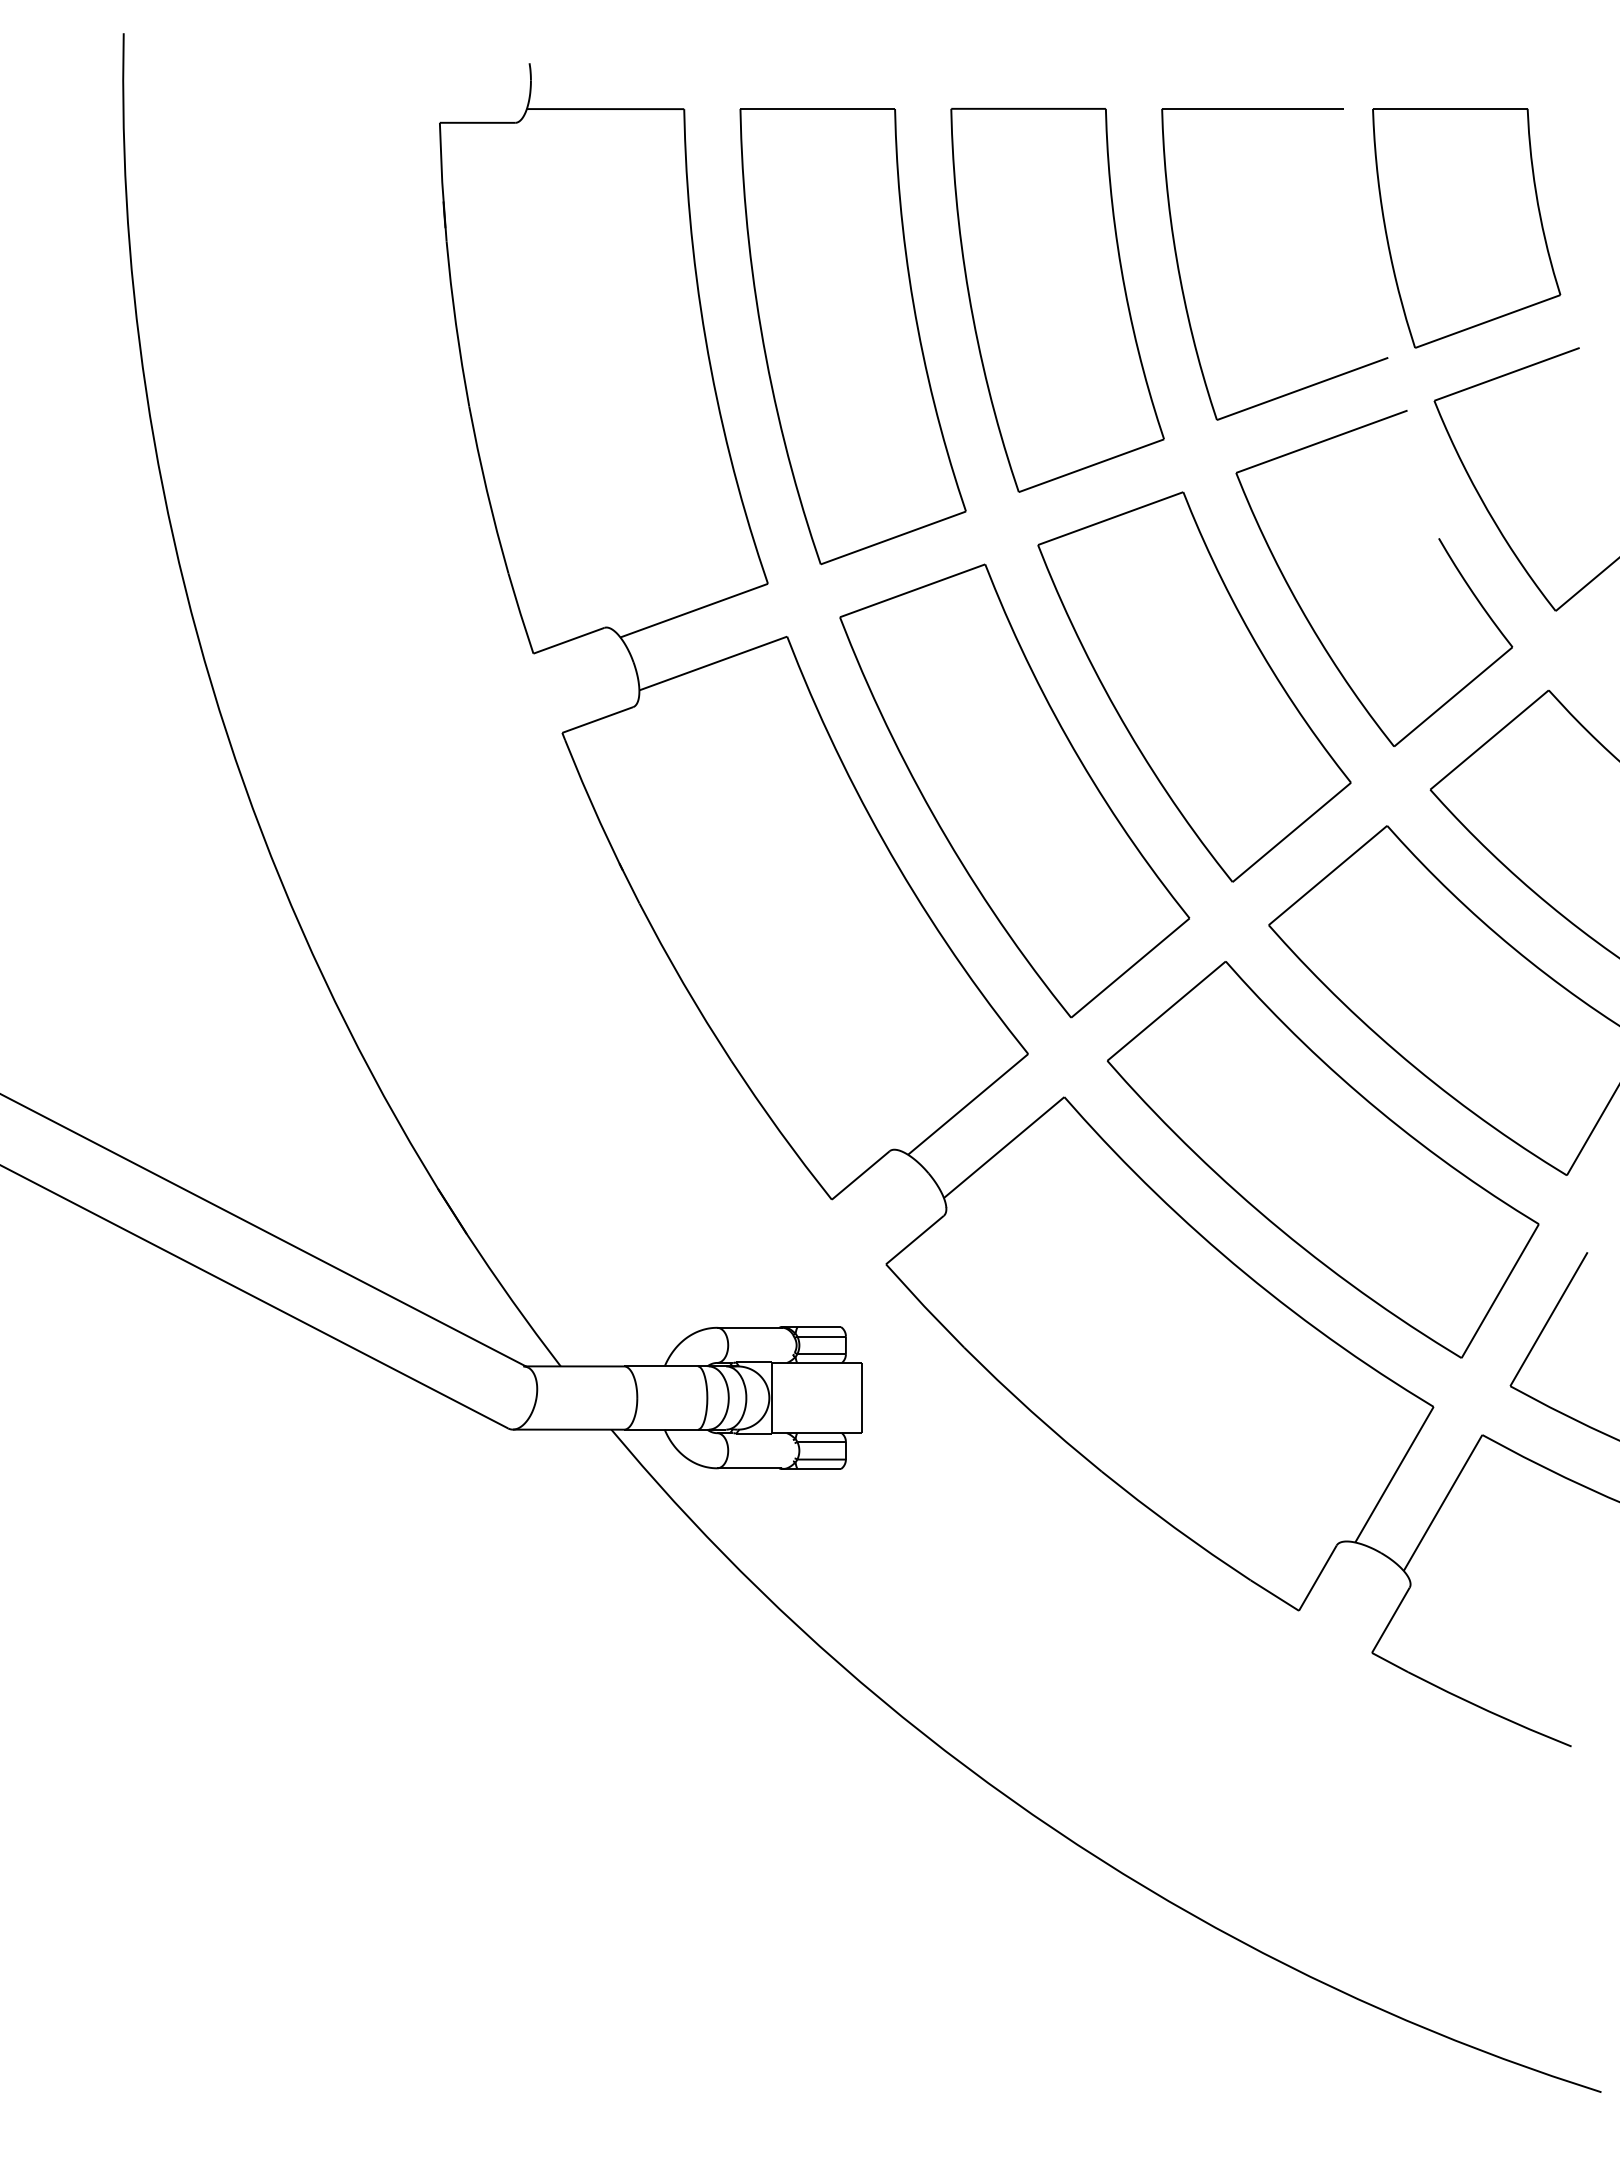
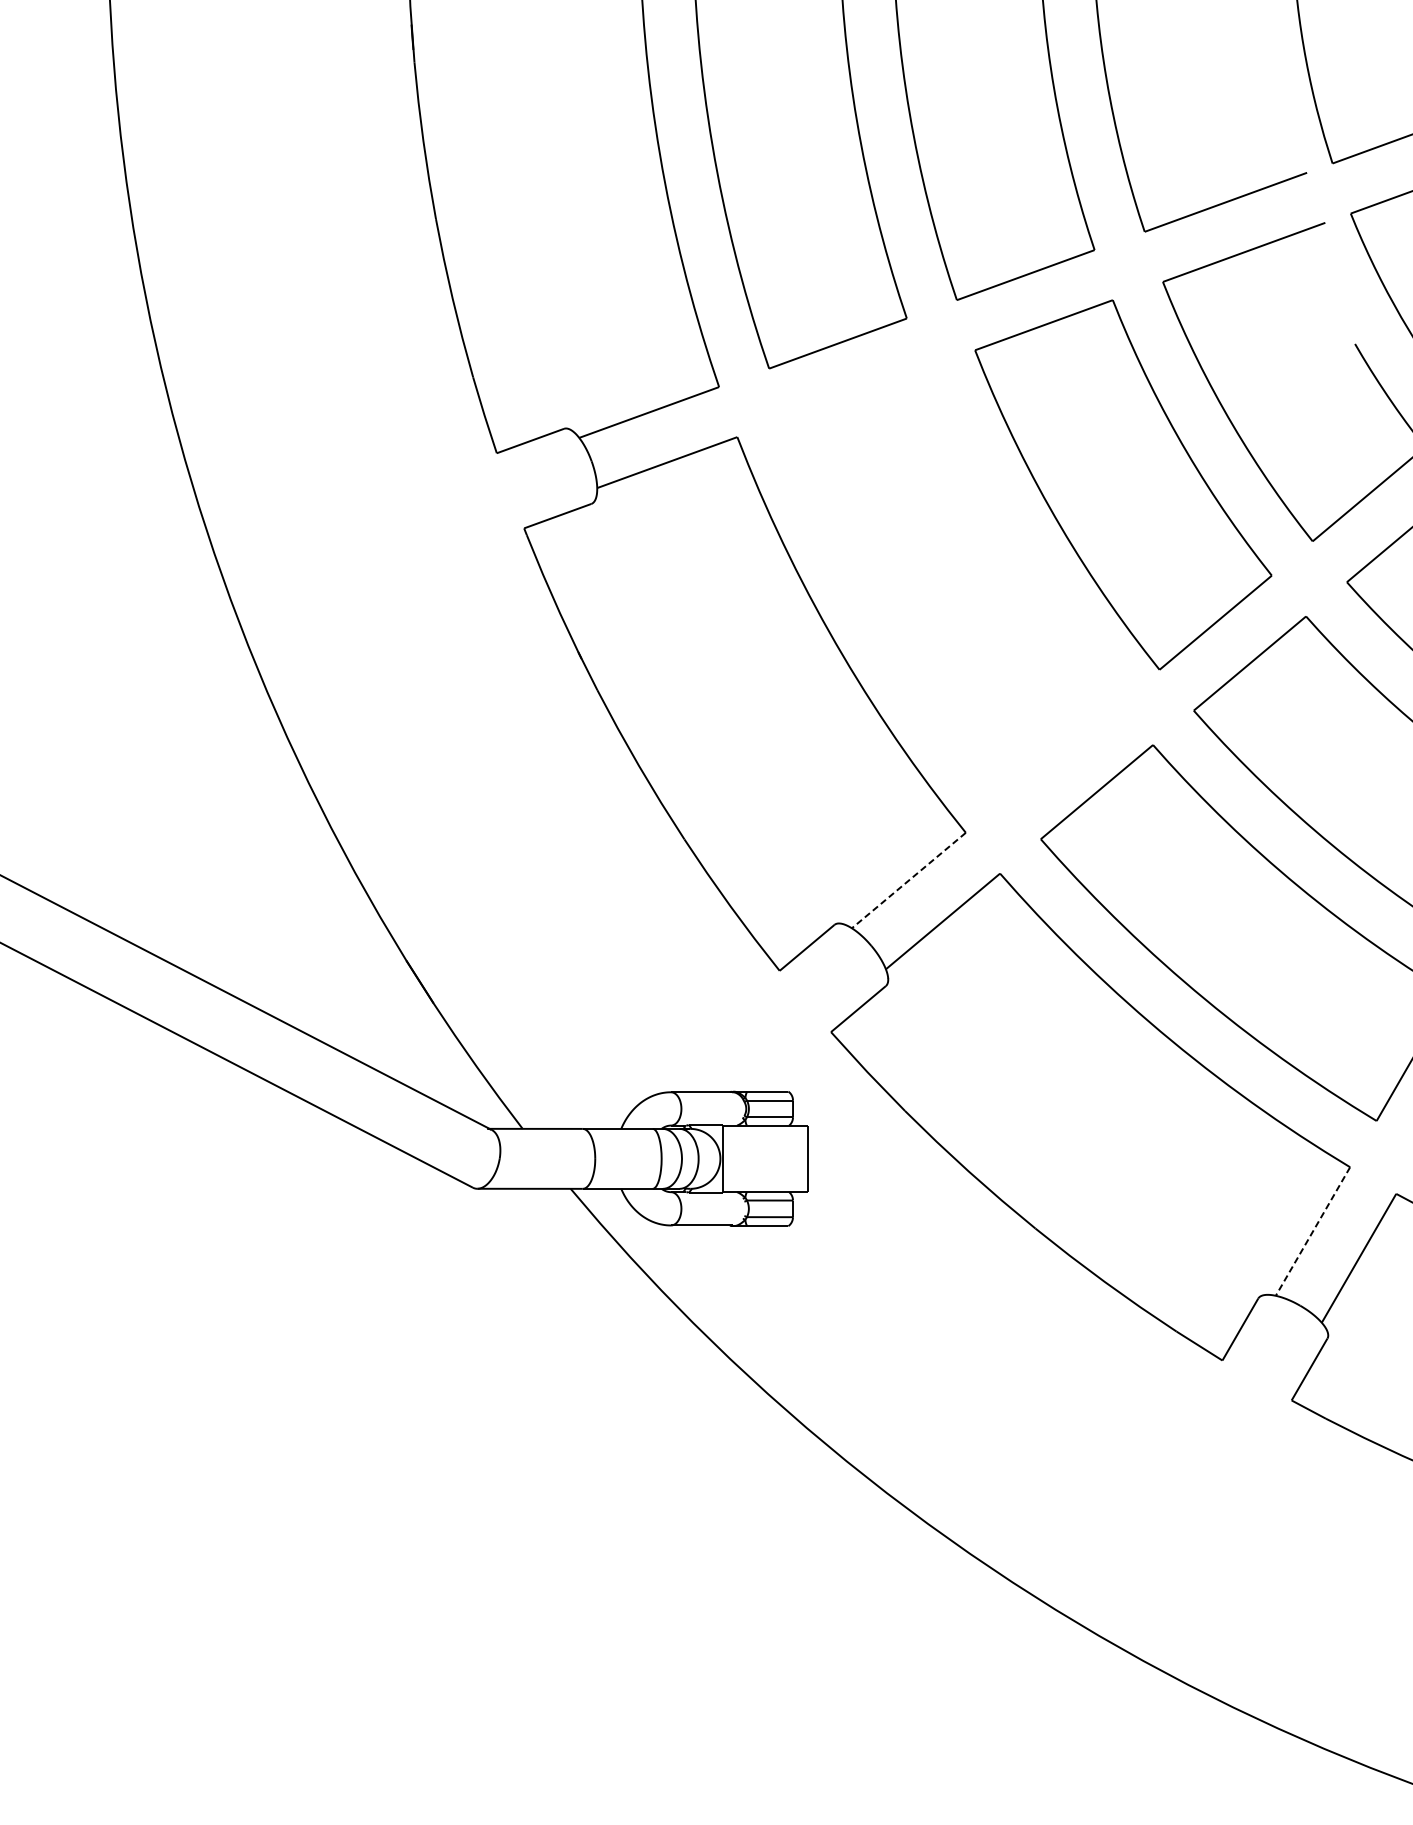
part: (1014, 790) -> (952, 582), removed
line: (967, 1104) -> (908, 880), solid -> dashed
line: (1394, 1475) -> (1313, 1232), solid -> dashed

